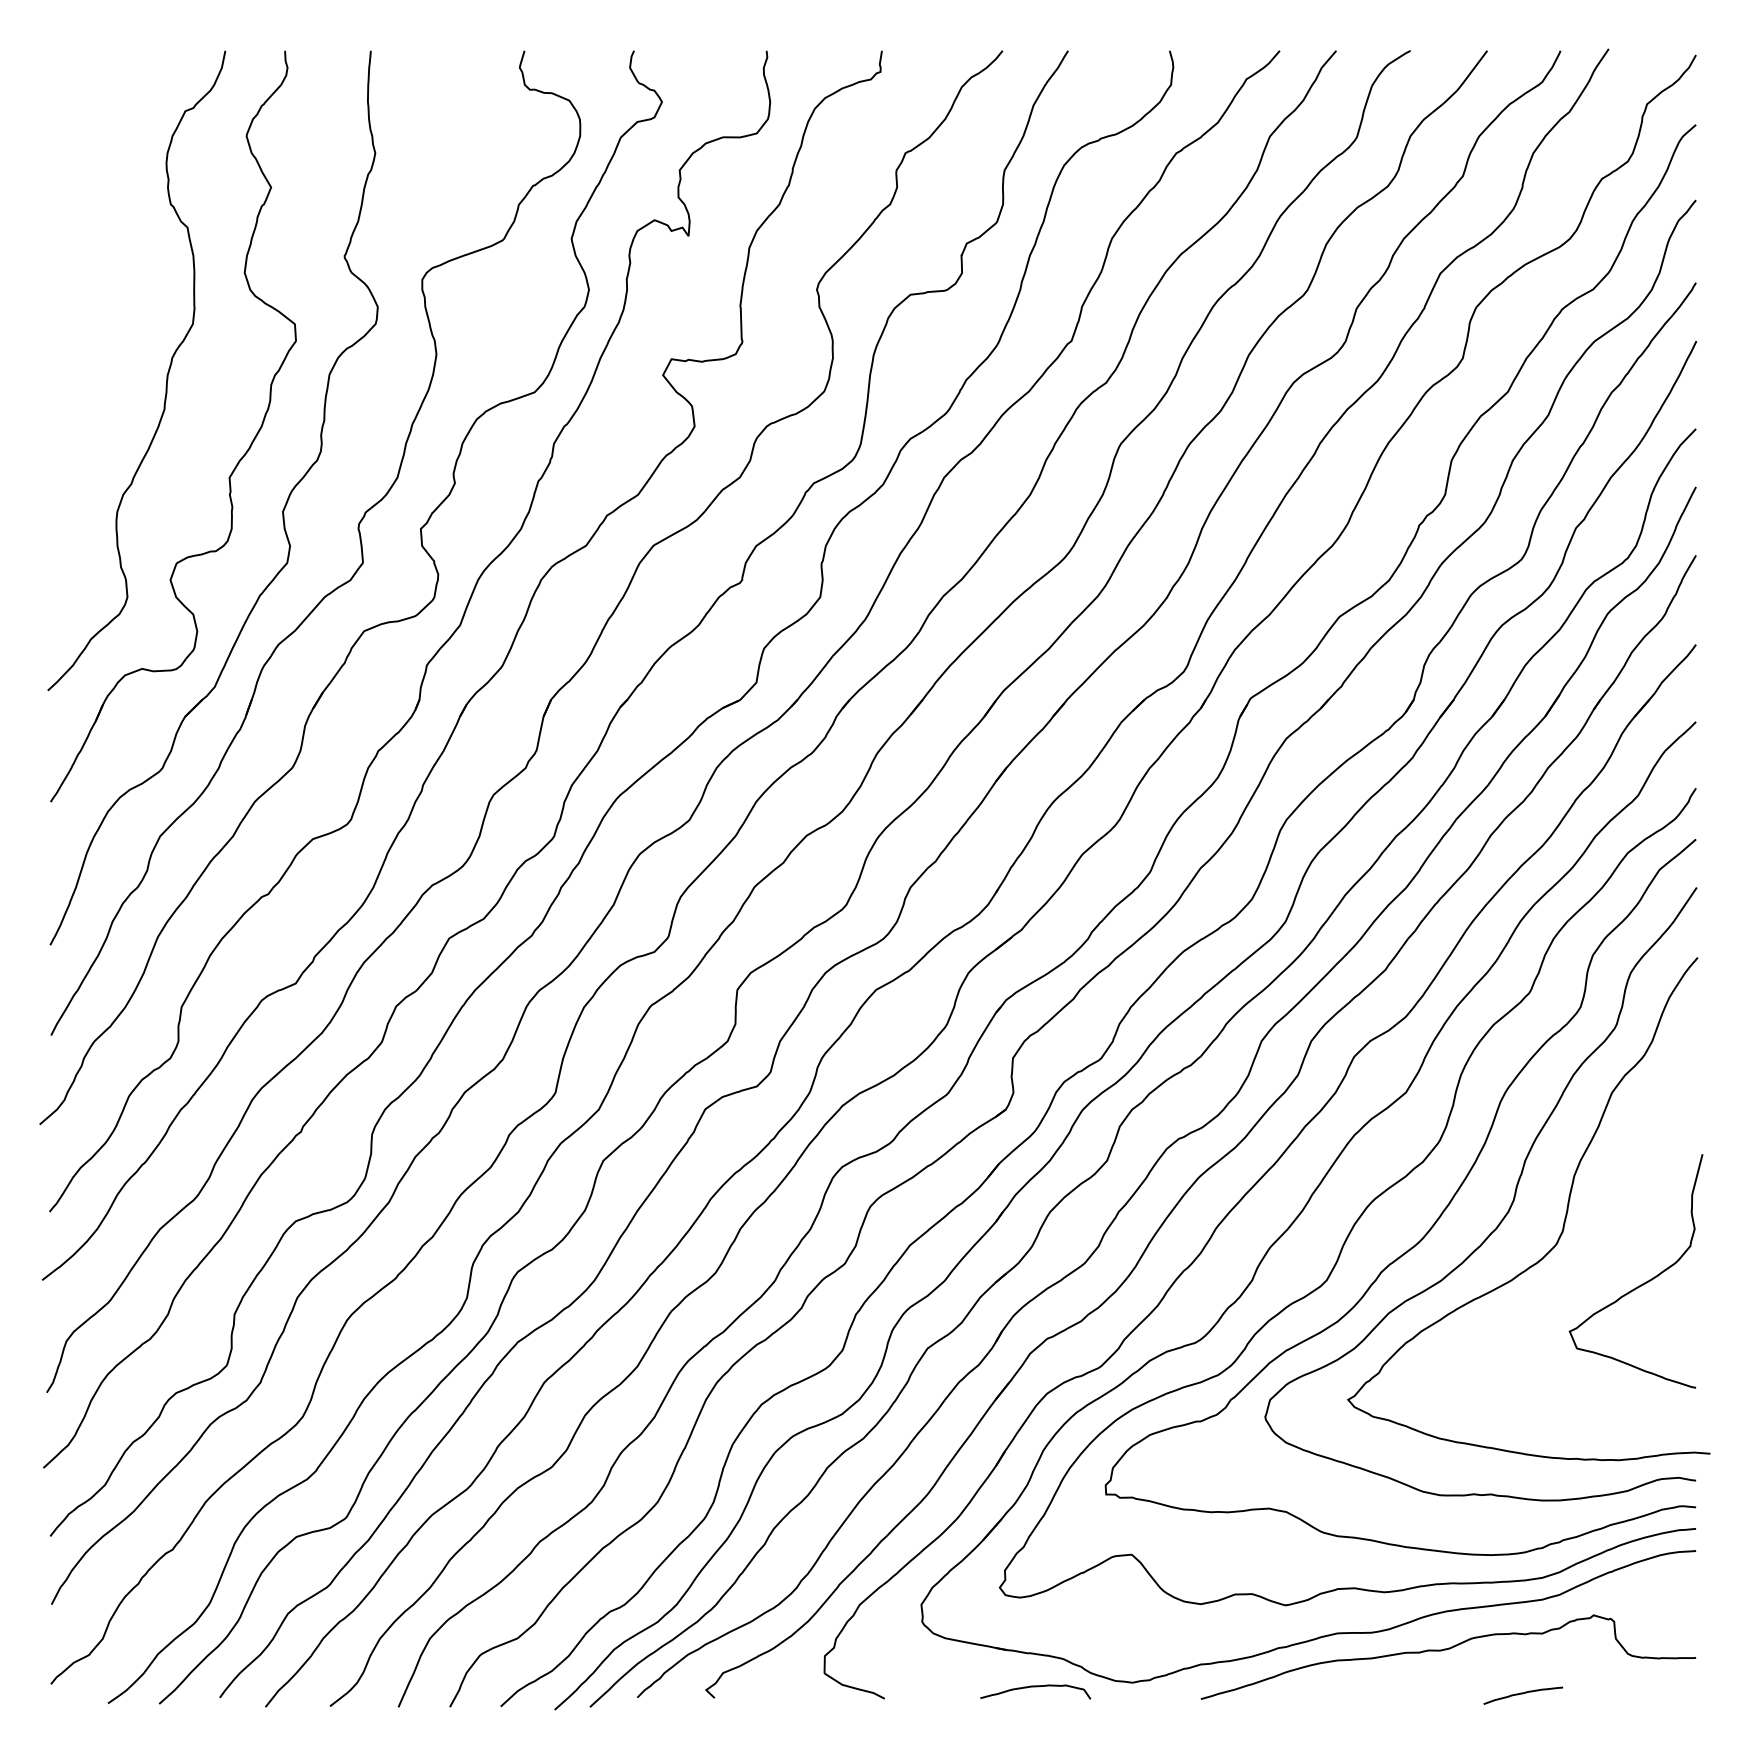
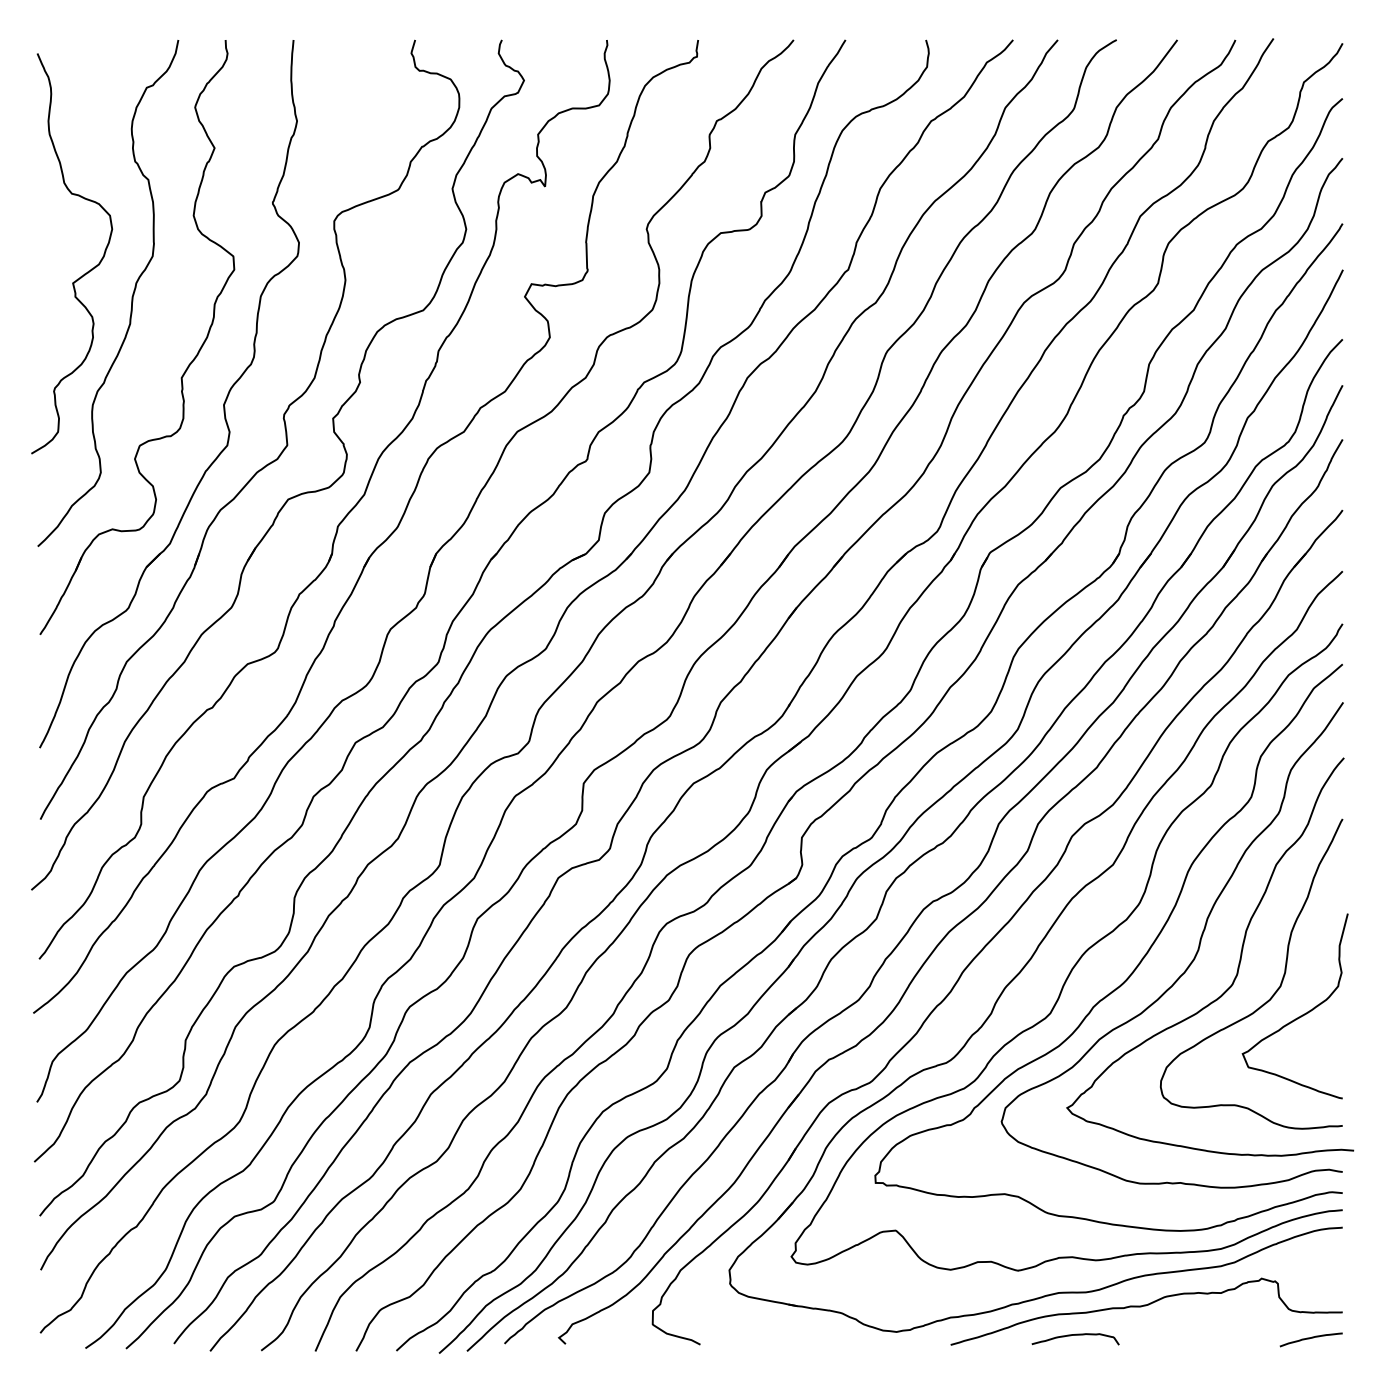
curve: (107, 345) -> (85, 273), added
curve: (1609, 1254) -> (1274, 992), added
curve: (1035, 1687) -> (1075, 1335), moved
curve: (1522, 1694) -> (1310, 1338), moved

